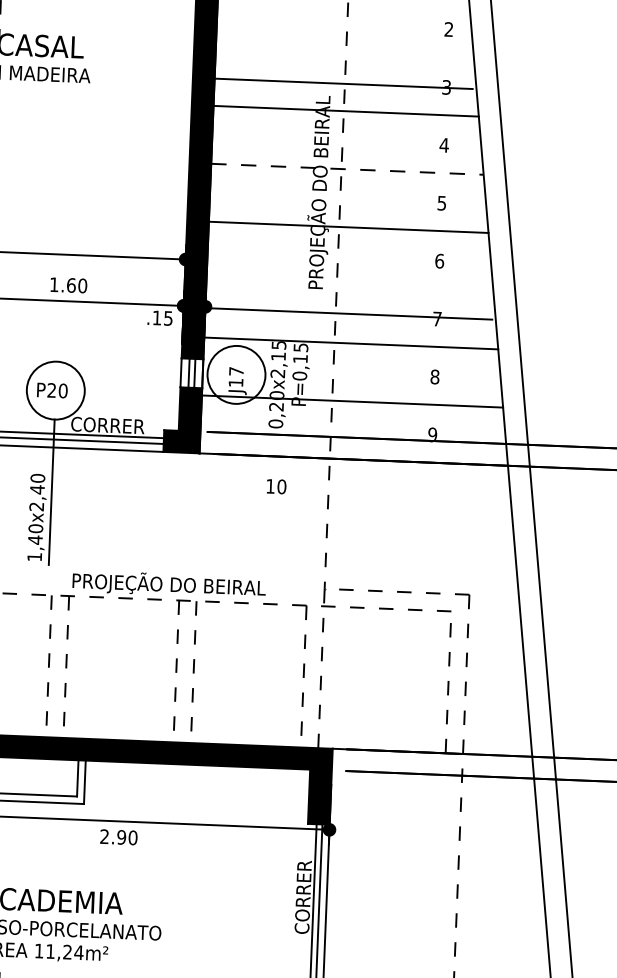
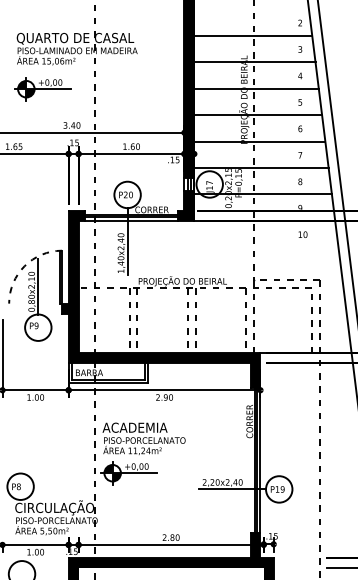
line: (344, 83) -> (253, 35), moved
line: (349, 169) -> (257, 88), dashed -> solid
line: (348, 313) -> (259, 141), moved
text: (275, 486) -> (302, 234), moved

